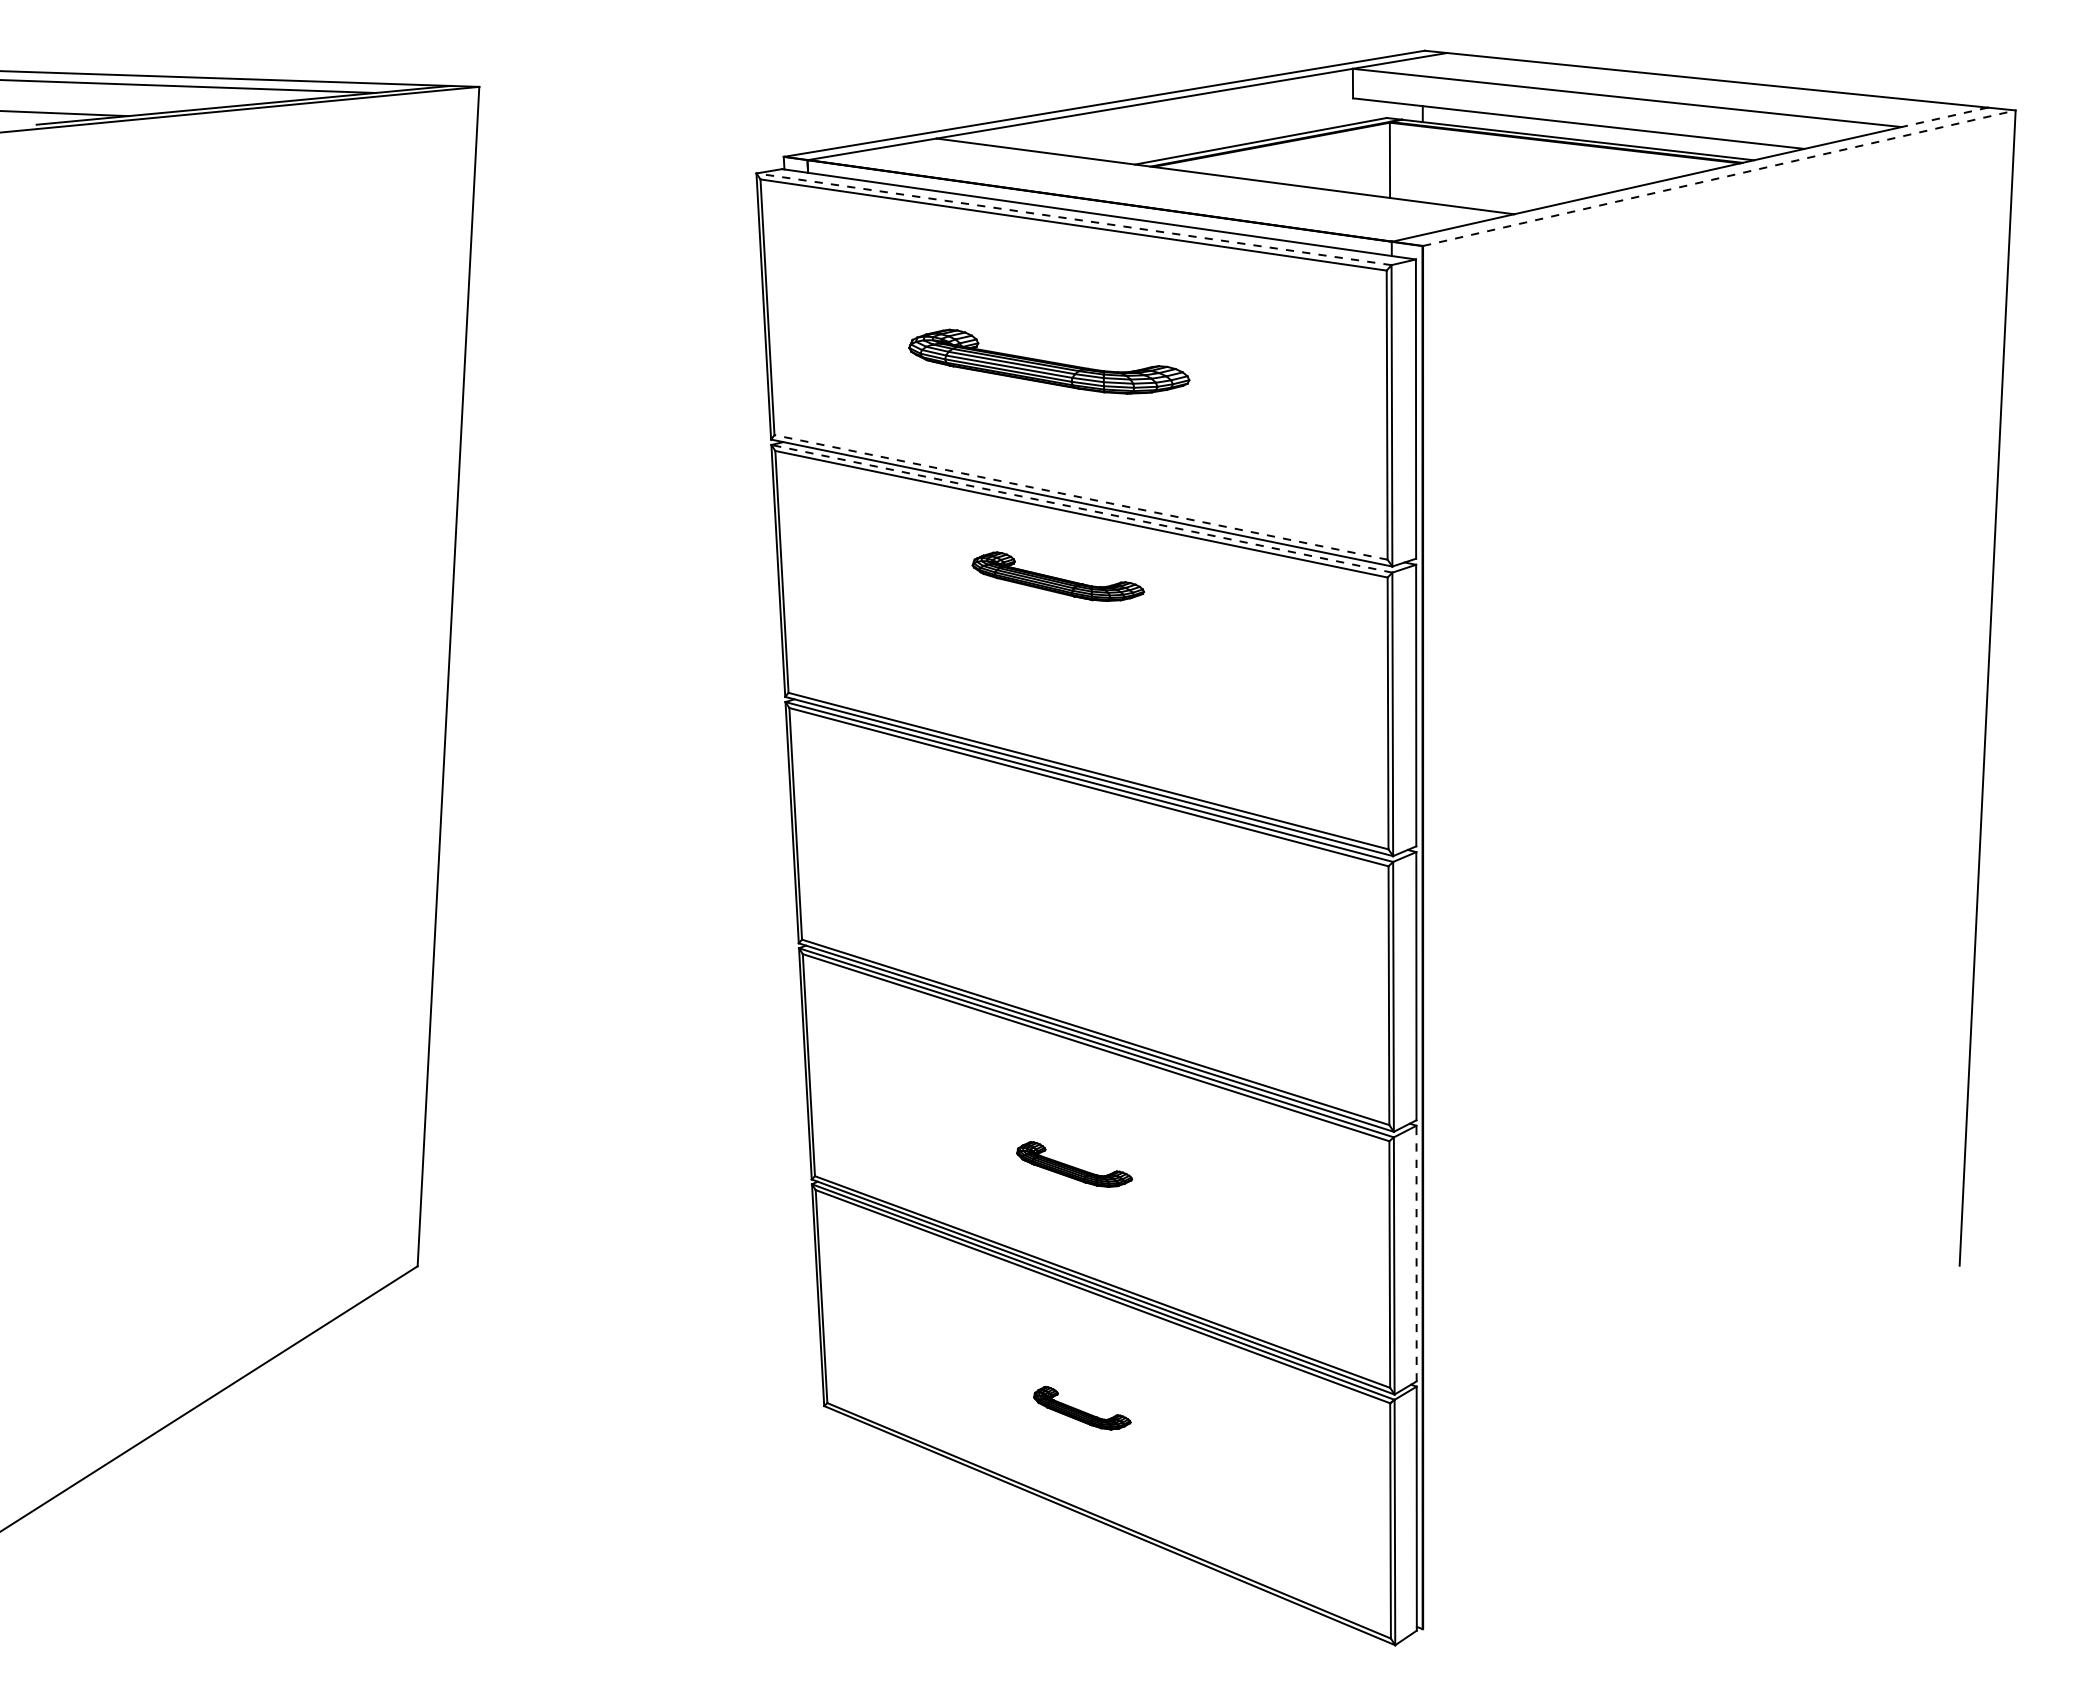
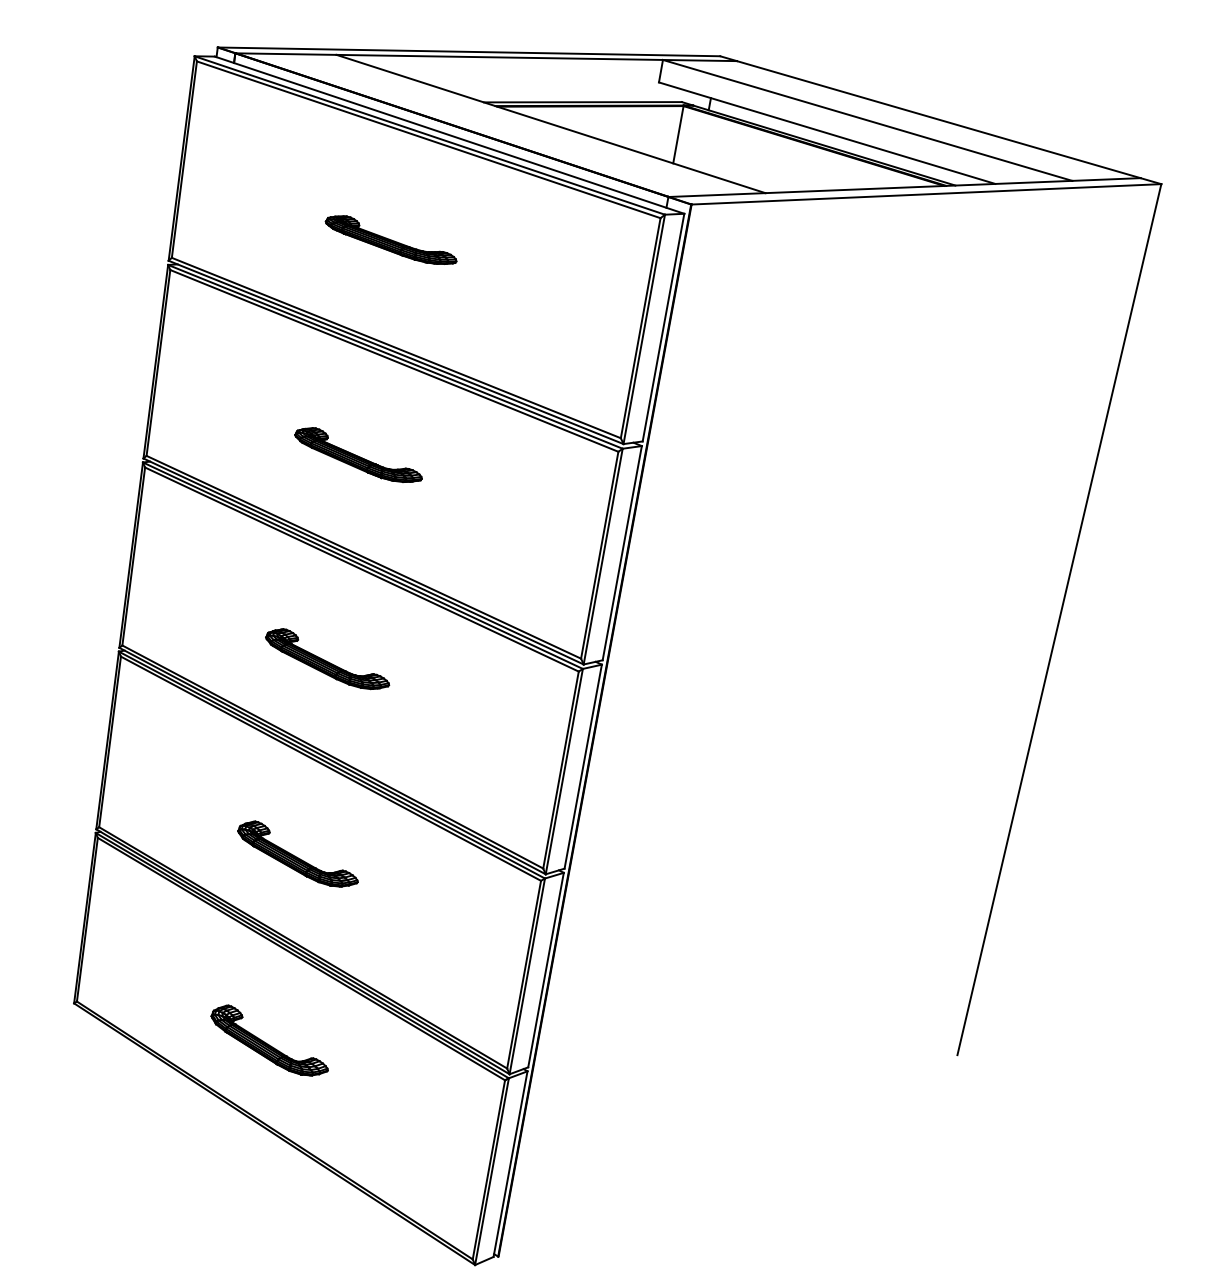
line: (1944, 117) -> (1106, 179), dashed -> solid
line: (1719, 178) -> (926, 194), dashed -> solid
line: (1074, 219) -> (430, 135), dashed -> solid
part: (1049, 361) -> (391, 240), size x0.62
line: (1081, 497) -> (396, 348), dashed -> solid
line: (1081, 508) -> (395, 356), dashed -> solid
part: (1057, 576) -> (358, 455), moved
part: (1066, 909) -> (327, 659), added
part: (1074, 1164) -> (298, 854), size x1.43
line: (1416, 1253) -> (545, 970), dashed -> solid
part: (1082, 1407) -> (270, 1040), size x1.67

